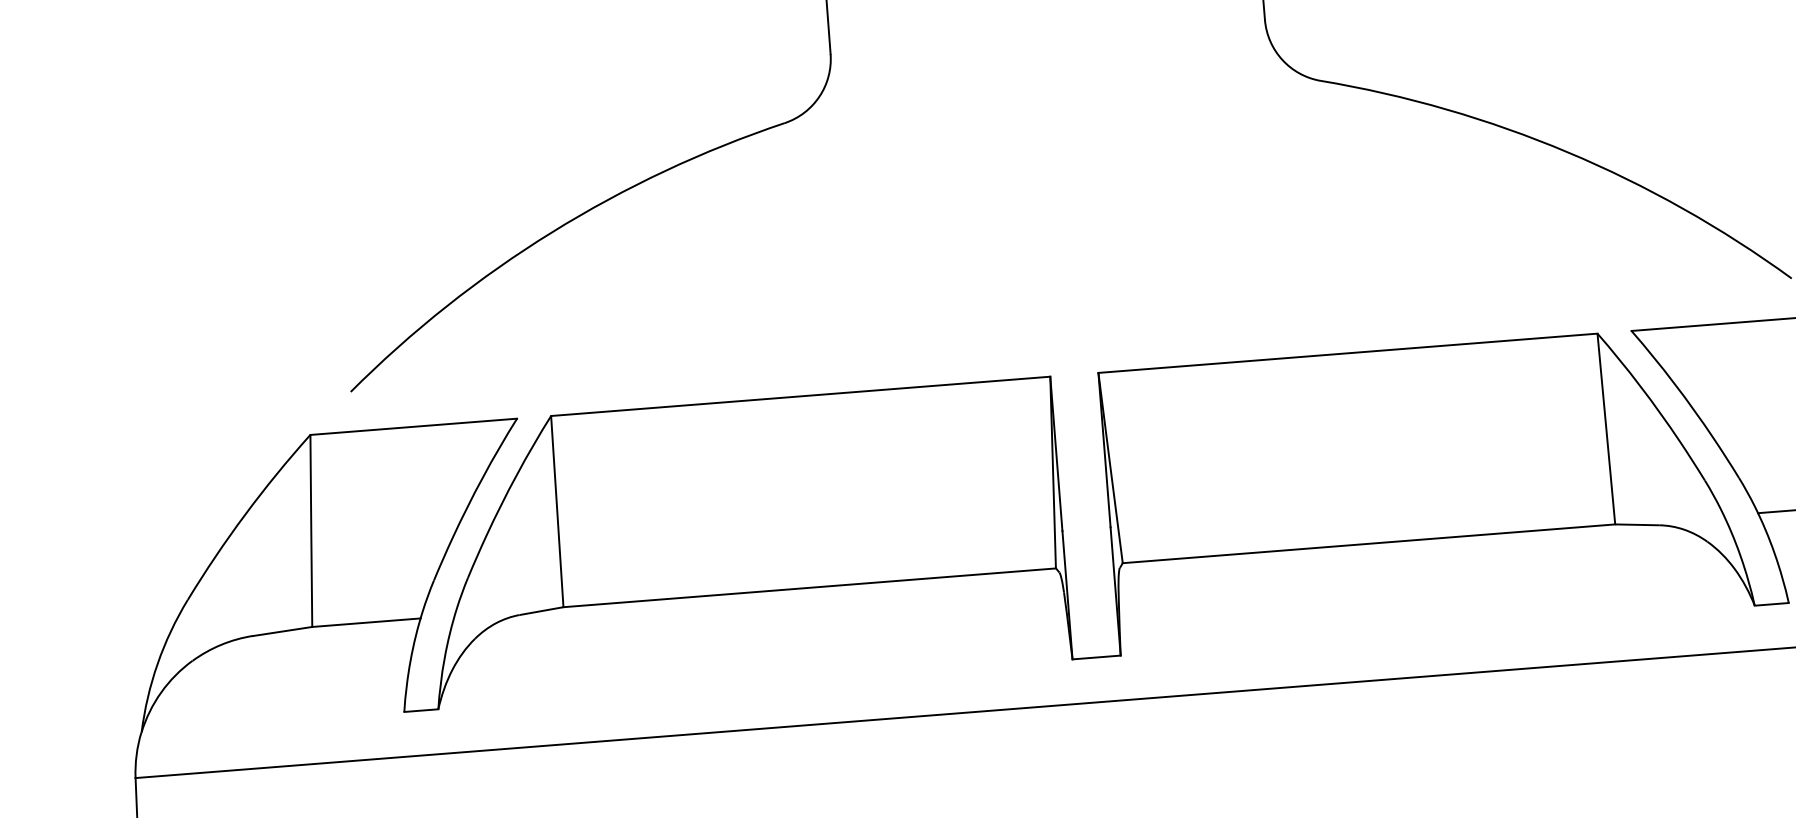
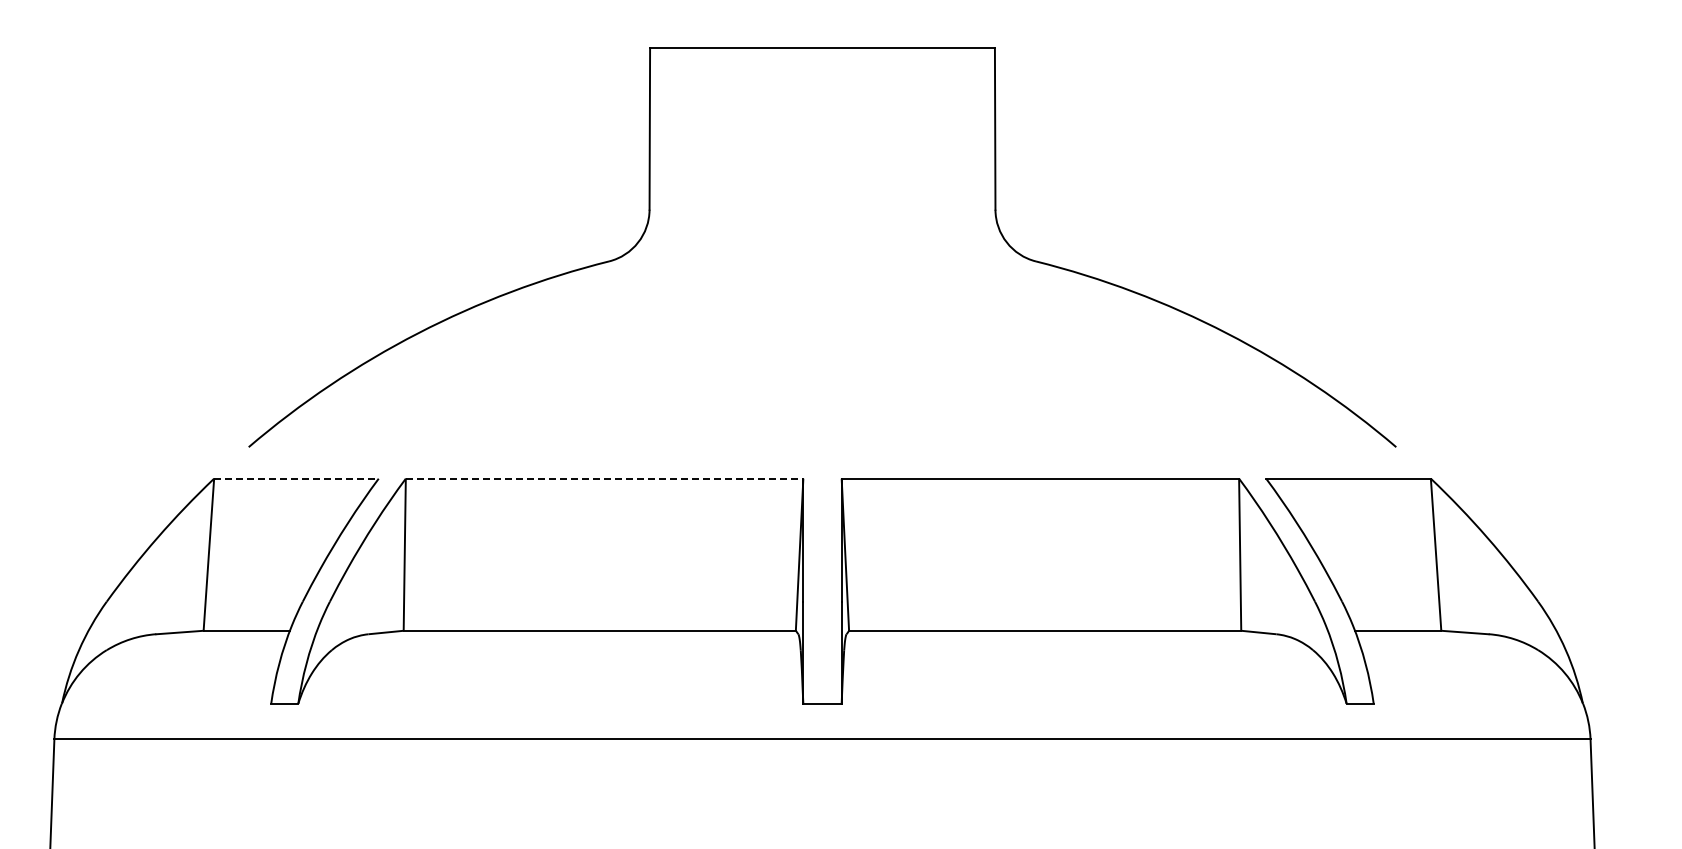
line: (800, 396) -> (604, 478), solid -> dashed
line: (413, 426) -> (296, 478), solid -> dashed

